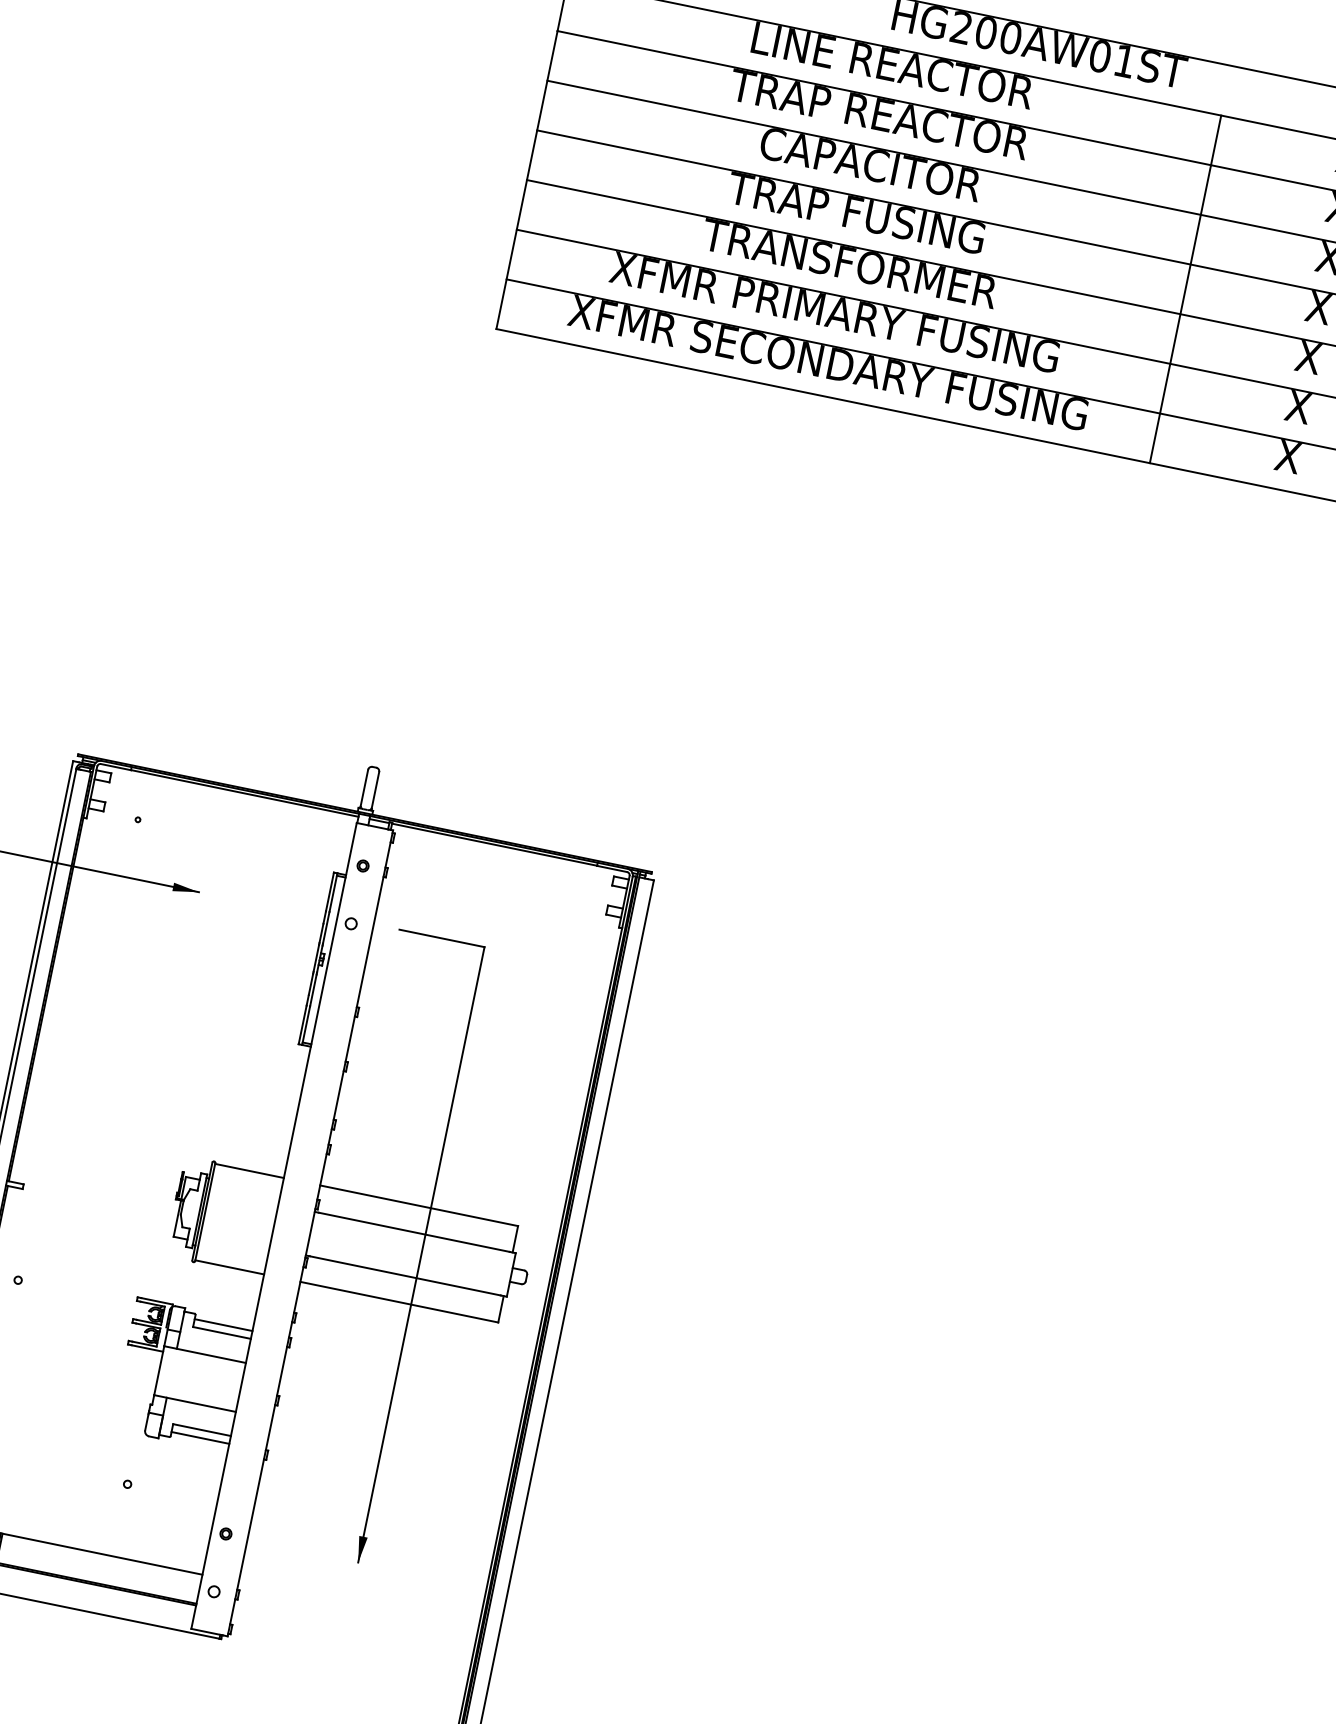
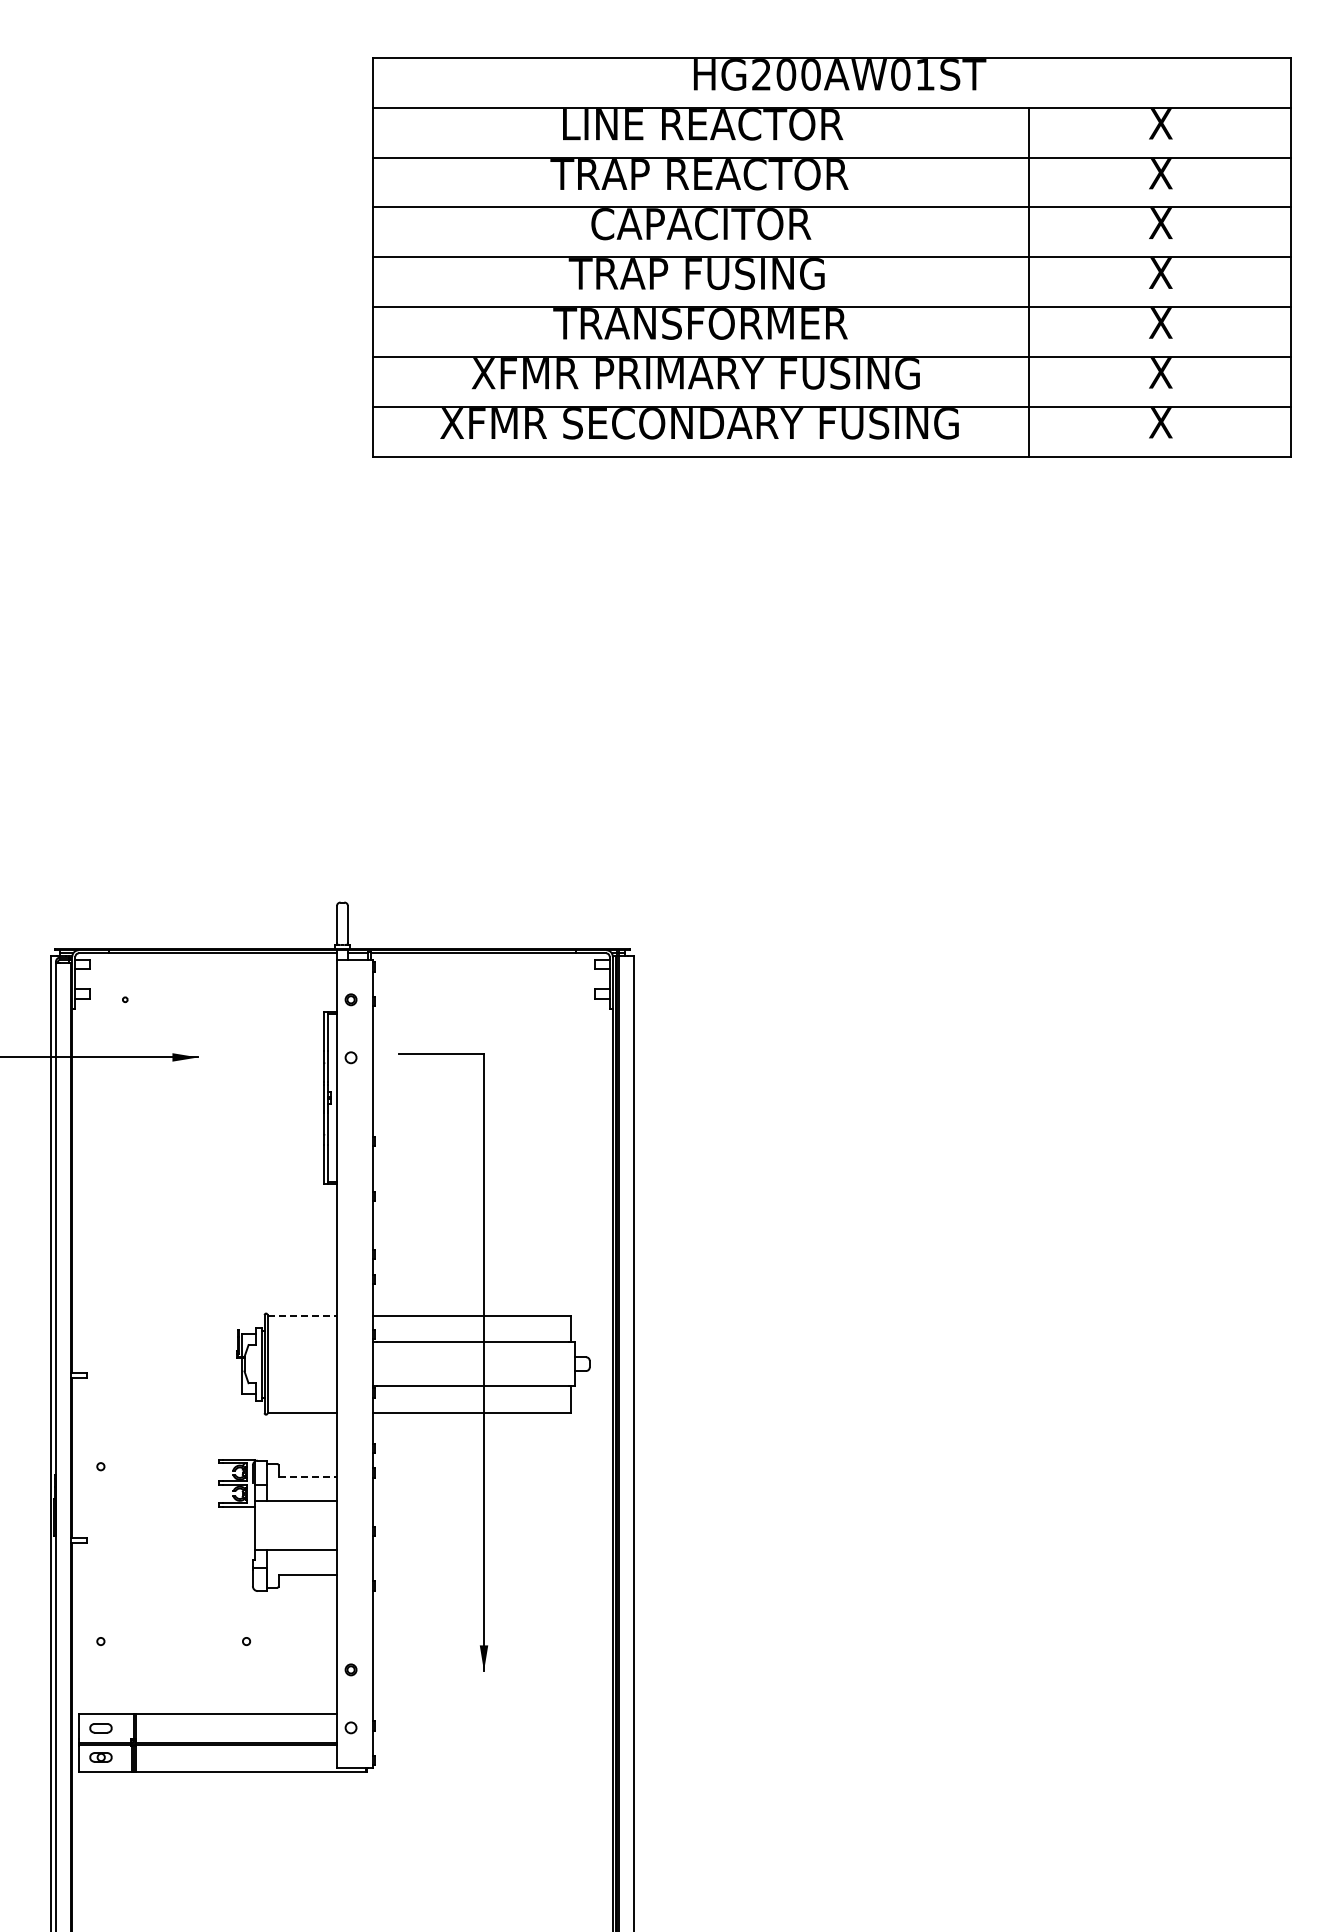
line: (250, 1170) -> (302, 1315), solid -> dashed
line: (223, 1325) -> (307, 1469), removed
line: (221, 1333) -> (307, 1477), solid -> dashed
line: (200, 1437) -> (307, 1582), removed

